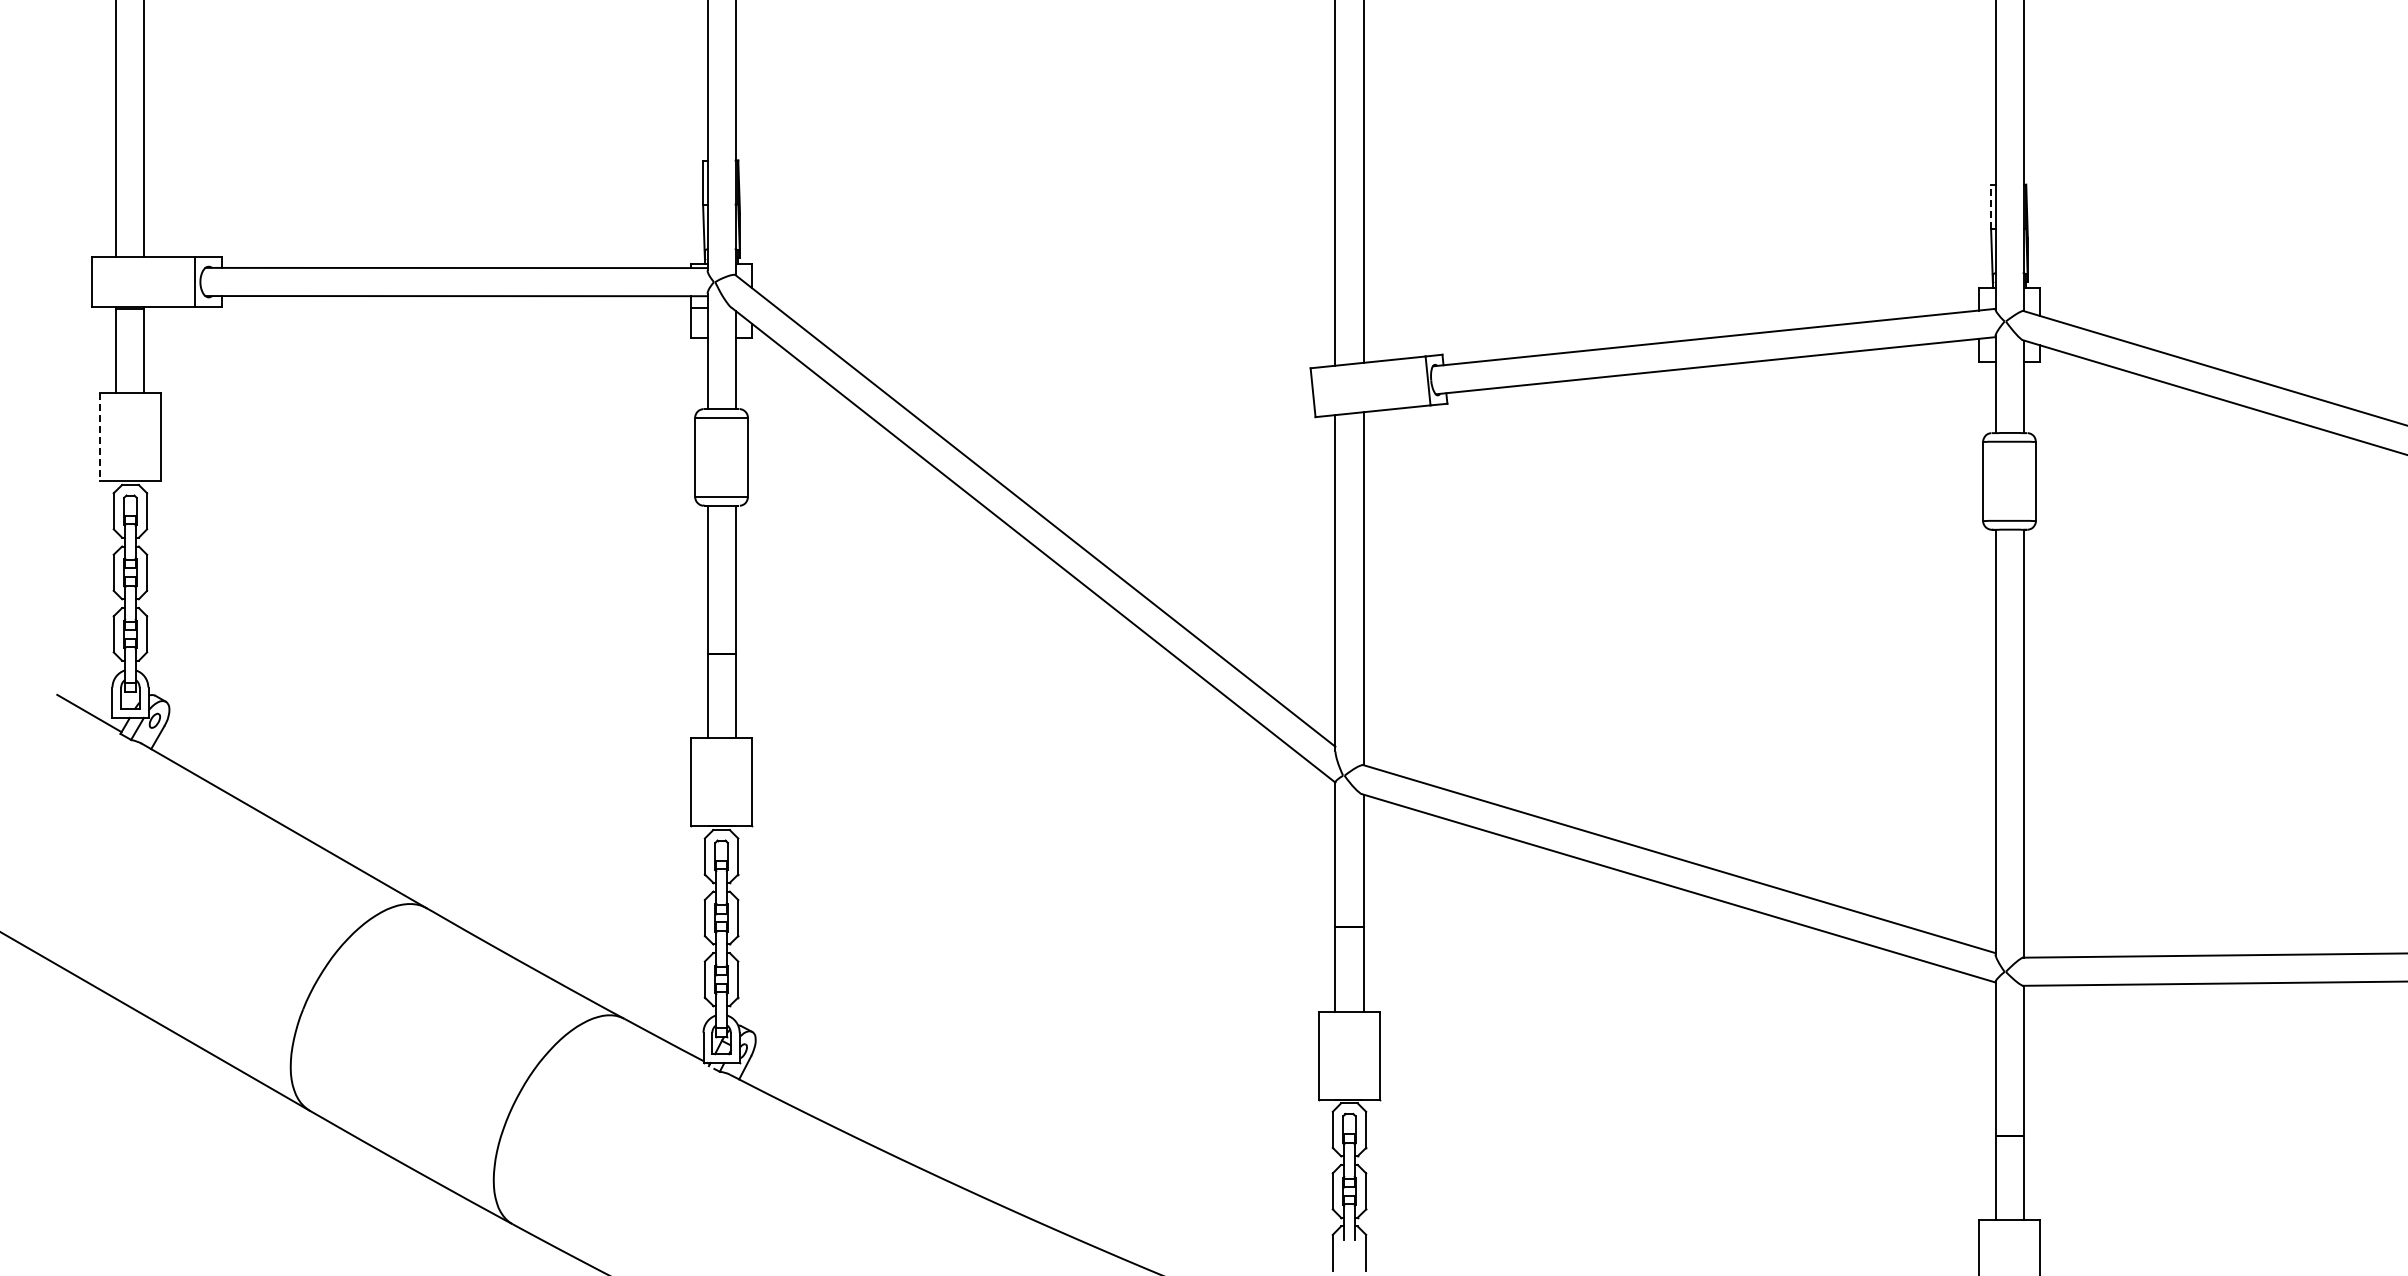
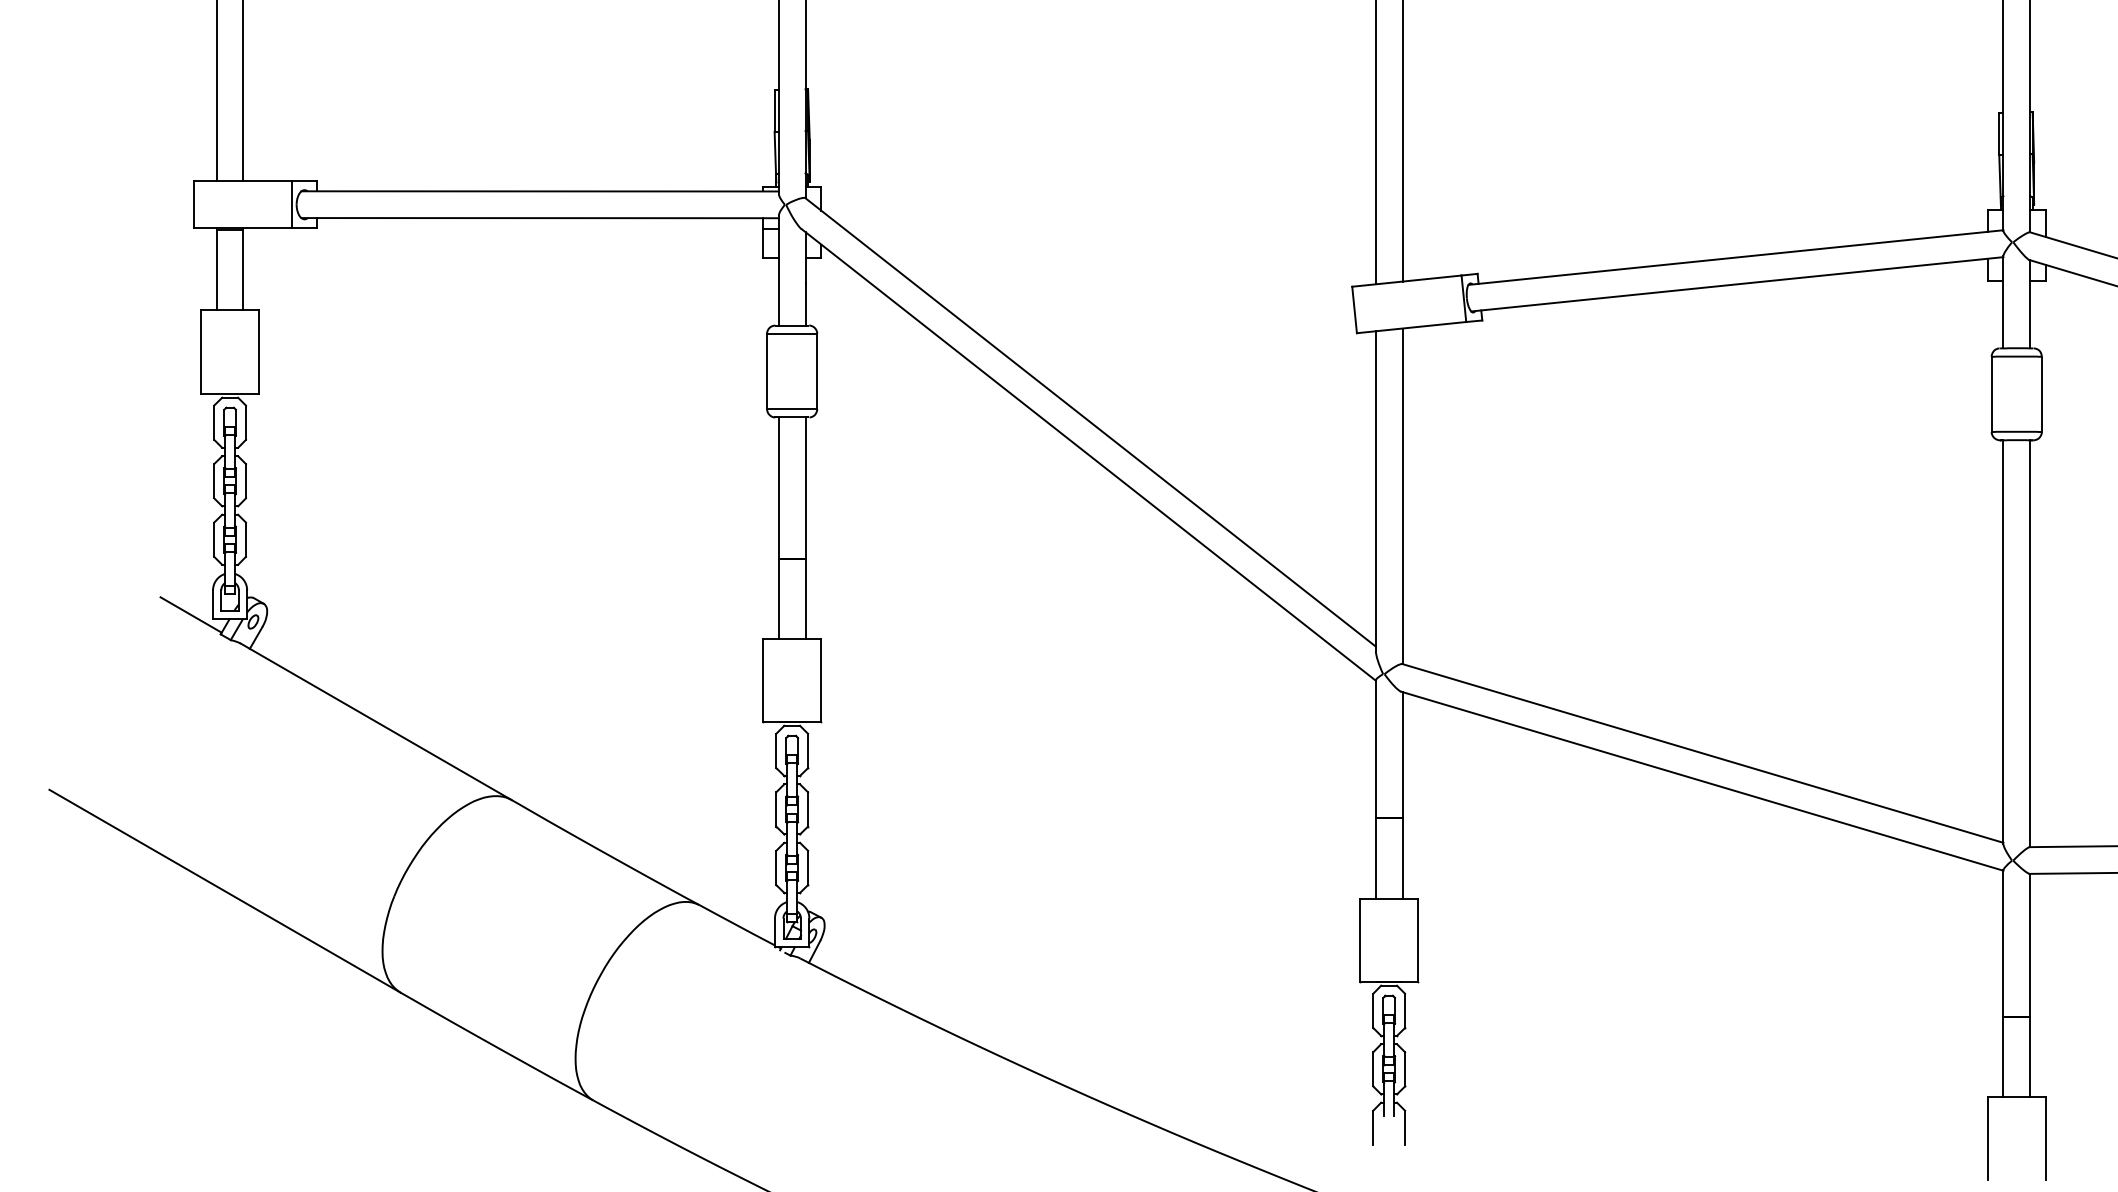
line: (1991, 207) -> (1999, 133), dashed -> solid
line: (99, 437) -> (200, 352), dashed -> solid

